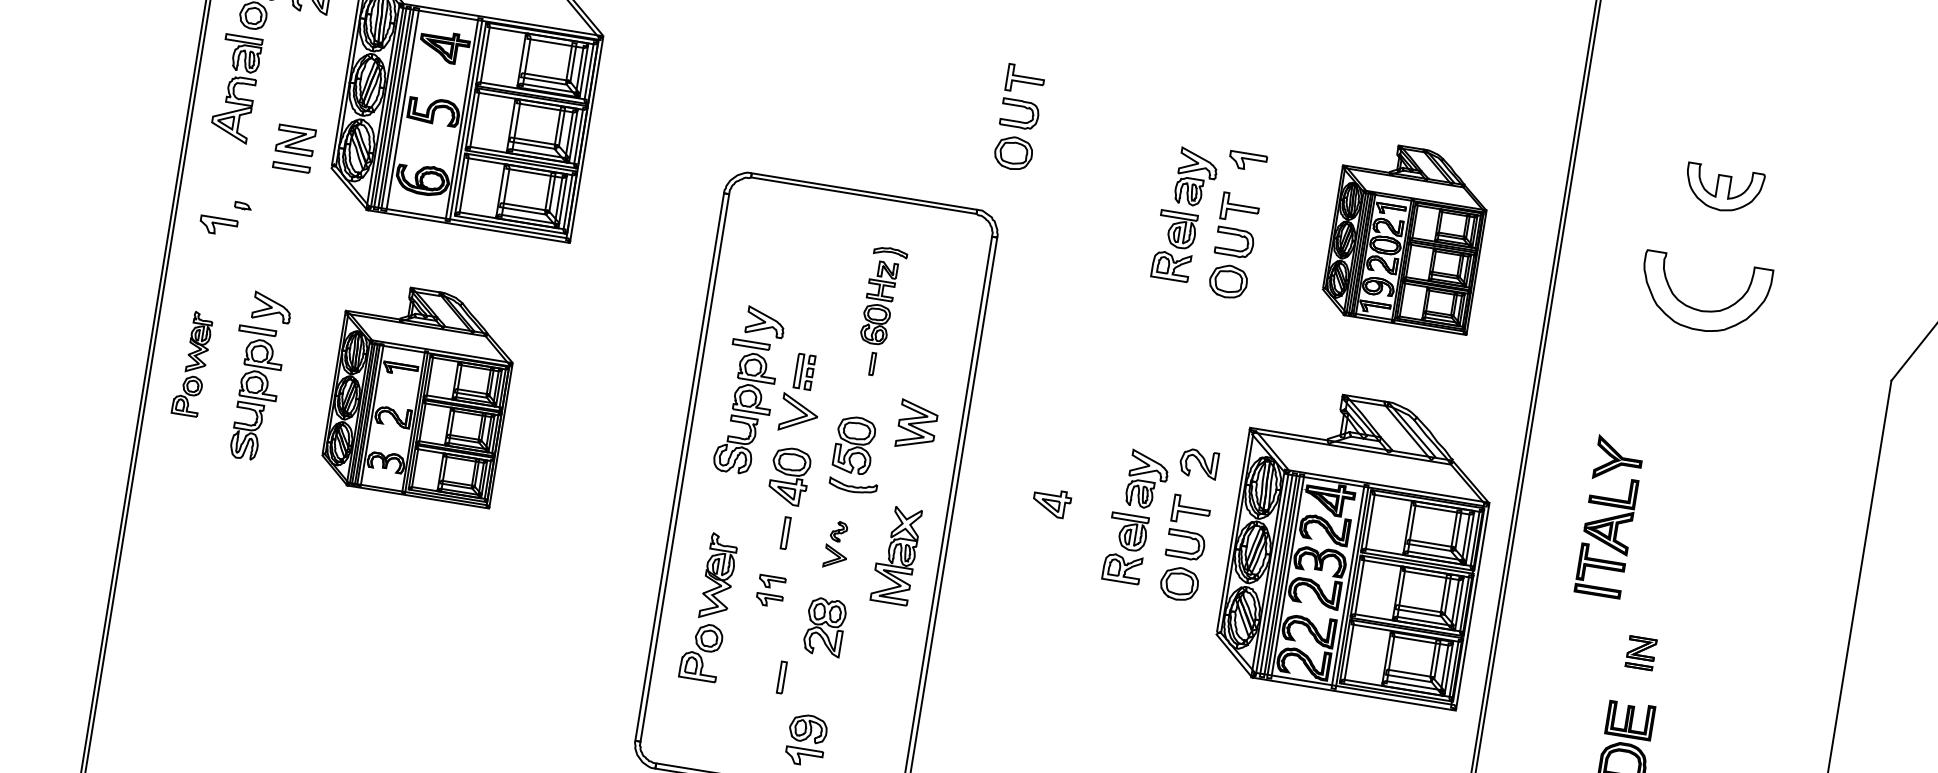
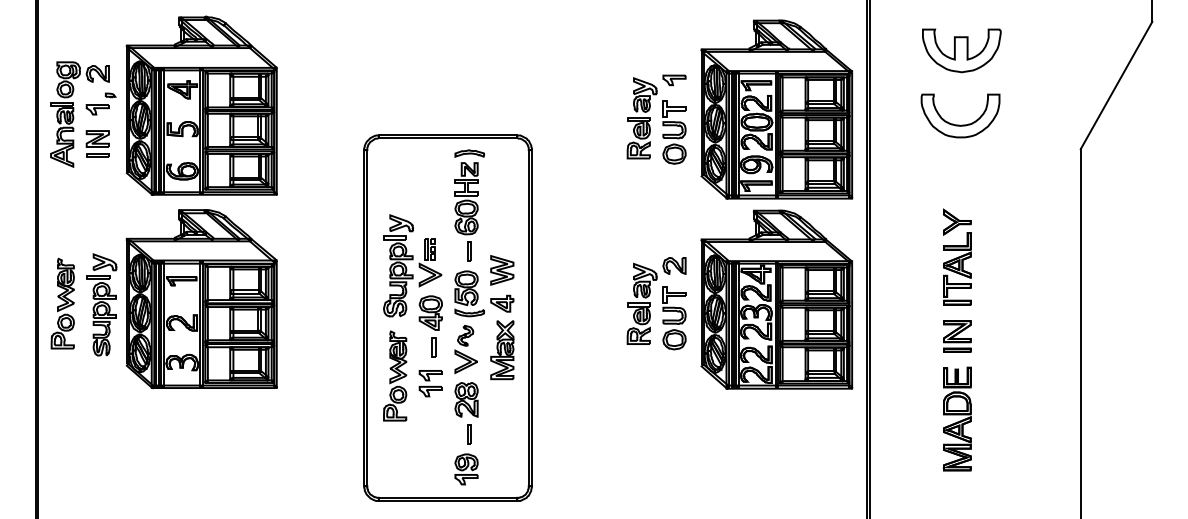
part: (1019, 118) -> (533, 76), removed
part: (294, 147) -> (97, 143), moved
part: (1723, 188) -> (961, 50), size x1.67
part: (224, 216) -> (100, 103), moved
part: (1406, 235) -> (776, 109), size x1.67
part: (881, 311) -> (469, 205), size x1.43
part: (192, 363) -> (62, 303), size x1.43
part: (419, 393) -> (201, 299), size x1.43
part: (1052, 502) -> (502, 303), moved
part: (1609, 516) -> (957, 256), moved
part: (836, 544) -> (465, 349), size x1.67
part: (770, 590) -> (430, 383), size x1.43
part: (709, 606) -> (395, 375), moved
part: (1641, 653) -> (957, 336), size x1.67
line: (779, 677) -> (468, 434), moved

